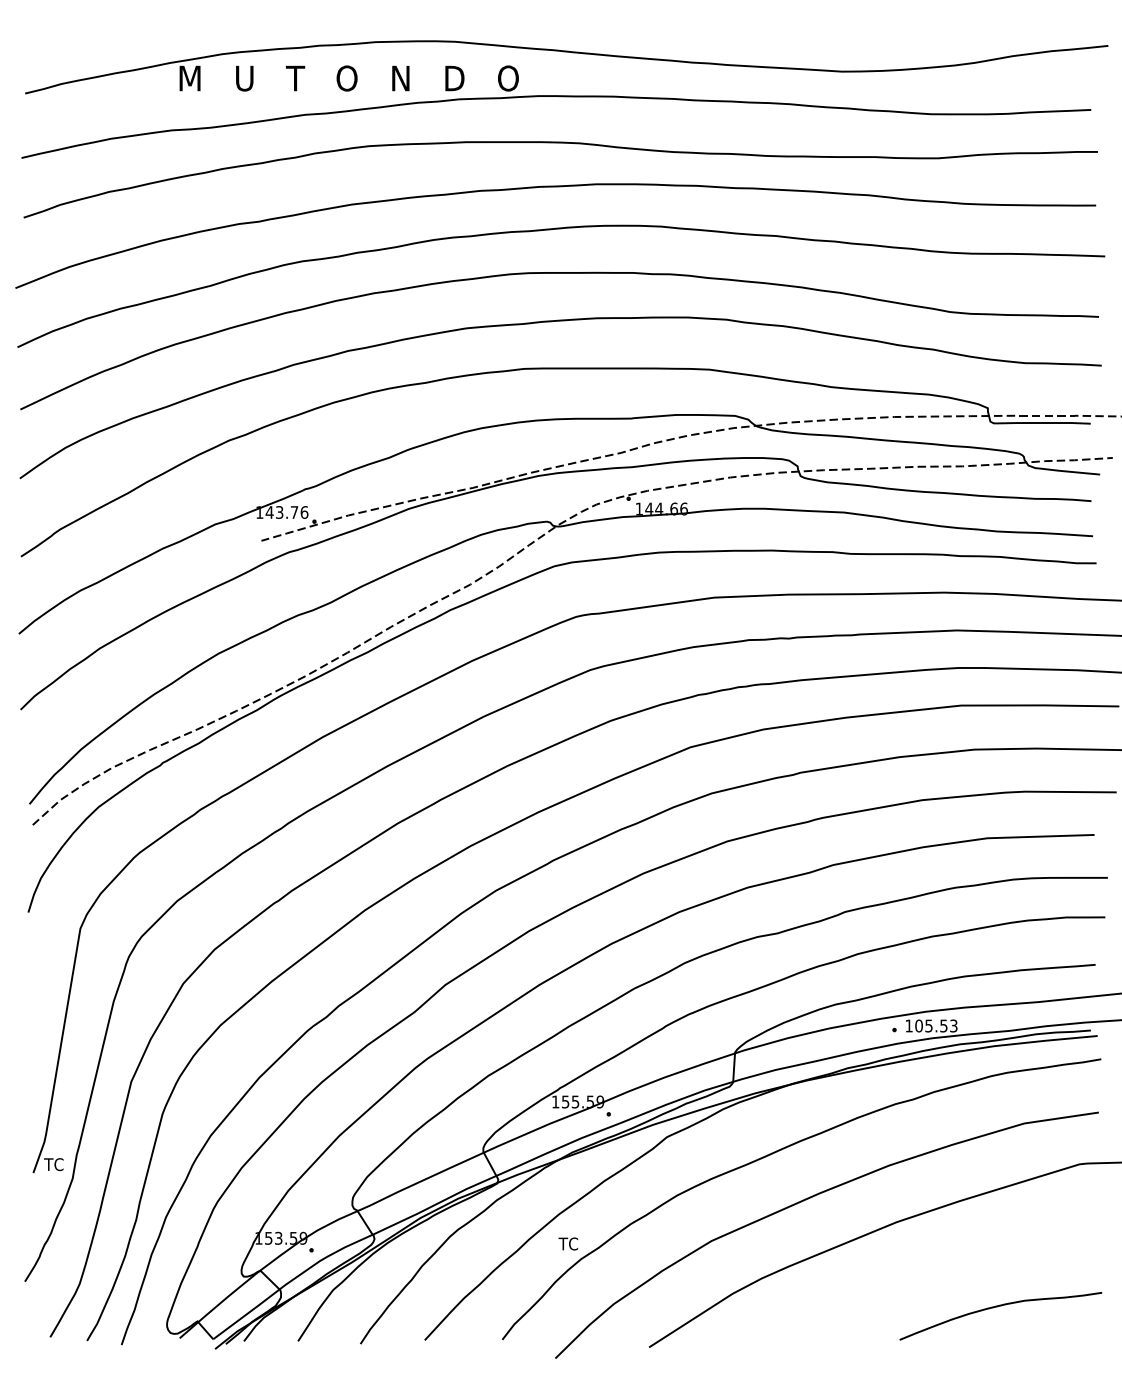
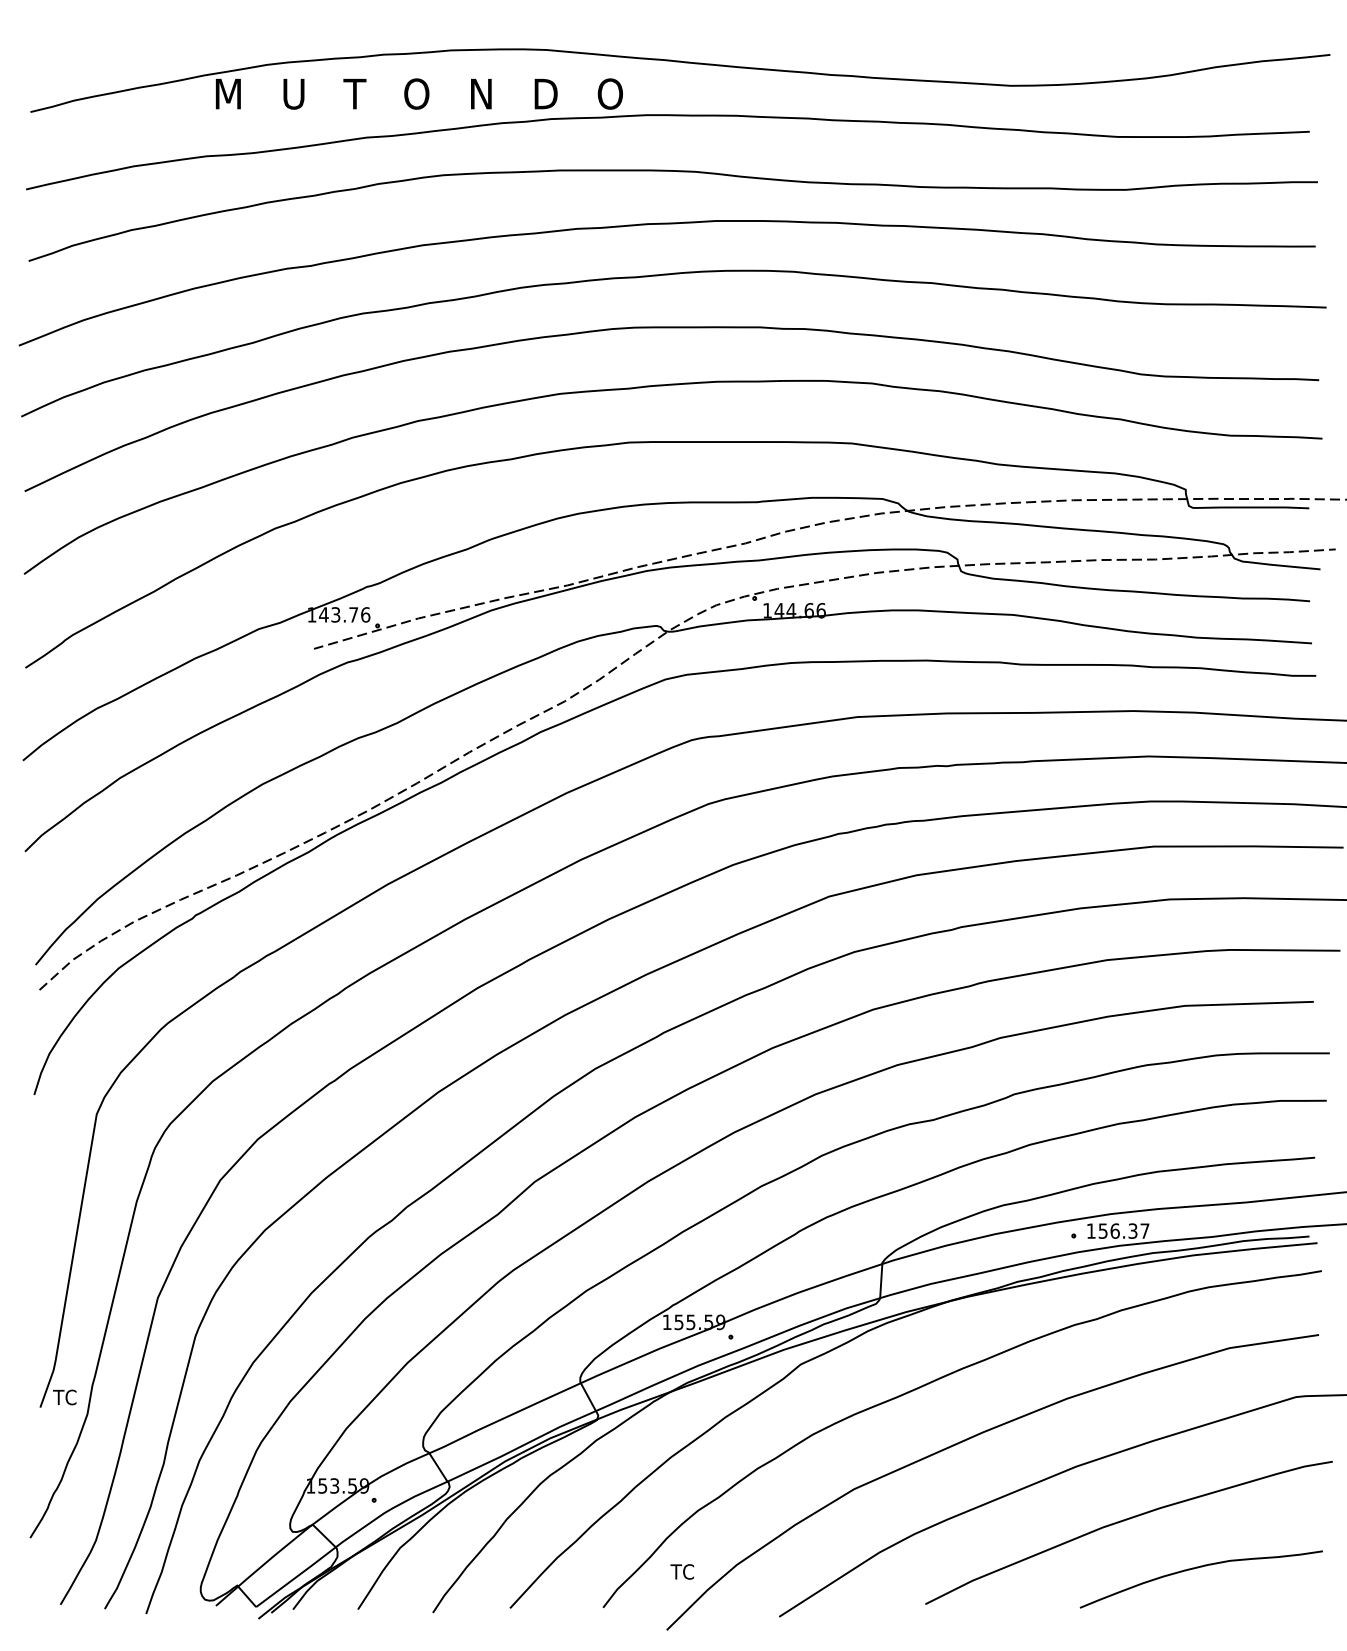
text: (936, 1025) -> (1124, 1230), 105.53 -> 156.37
text: (568, 1243) -> (682, 1571), moved
curve: (938, 1267) -> (1126, 1520), added

